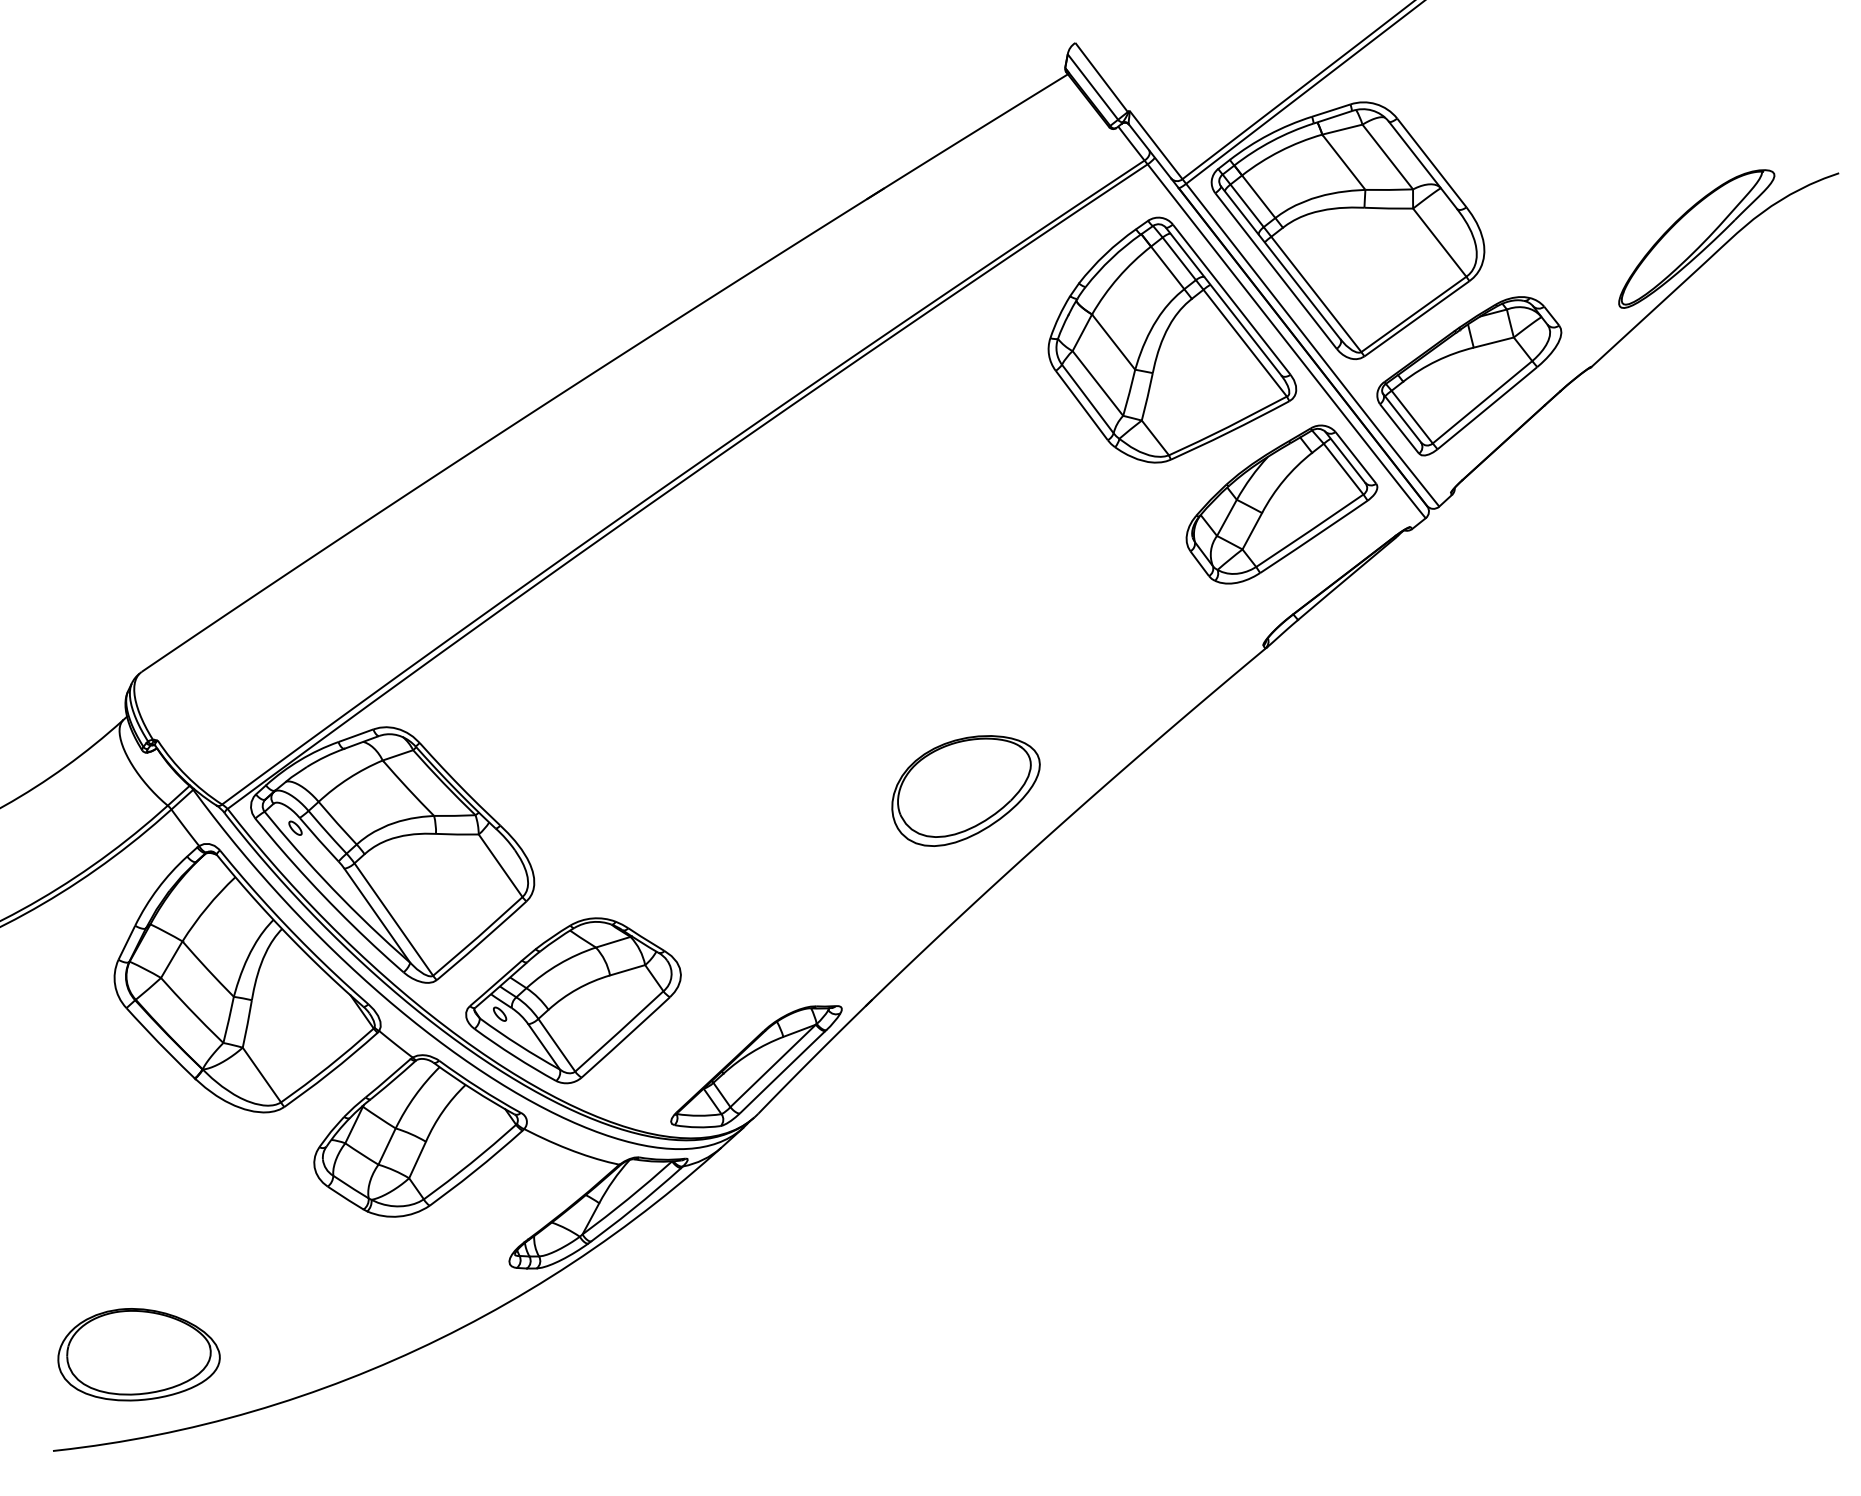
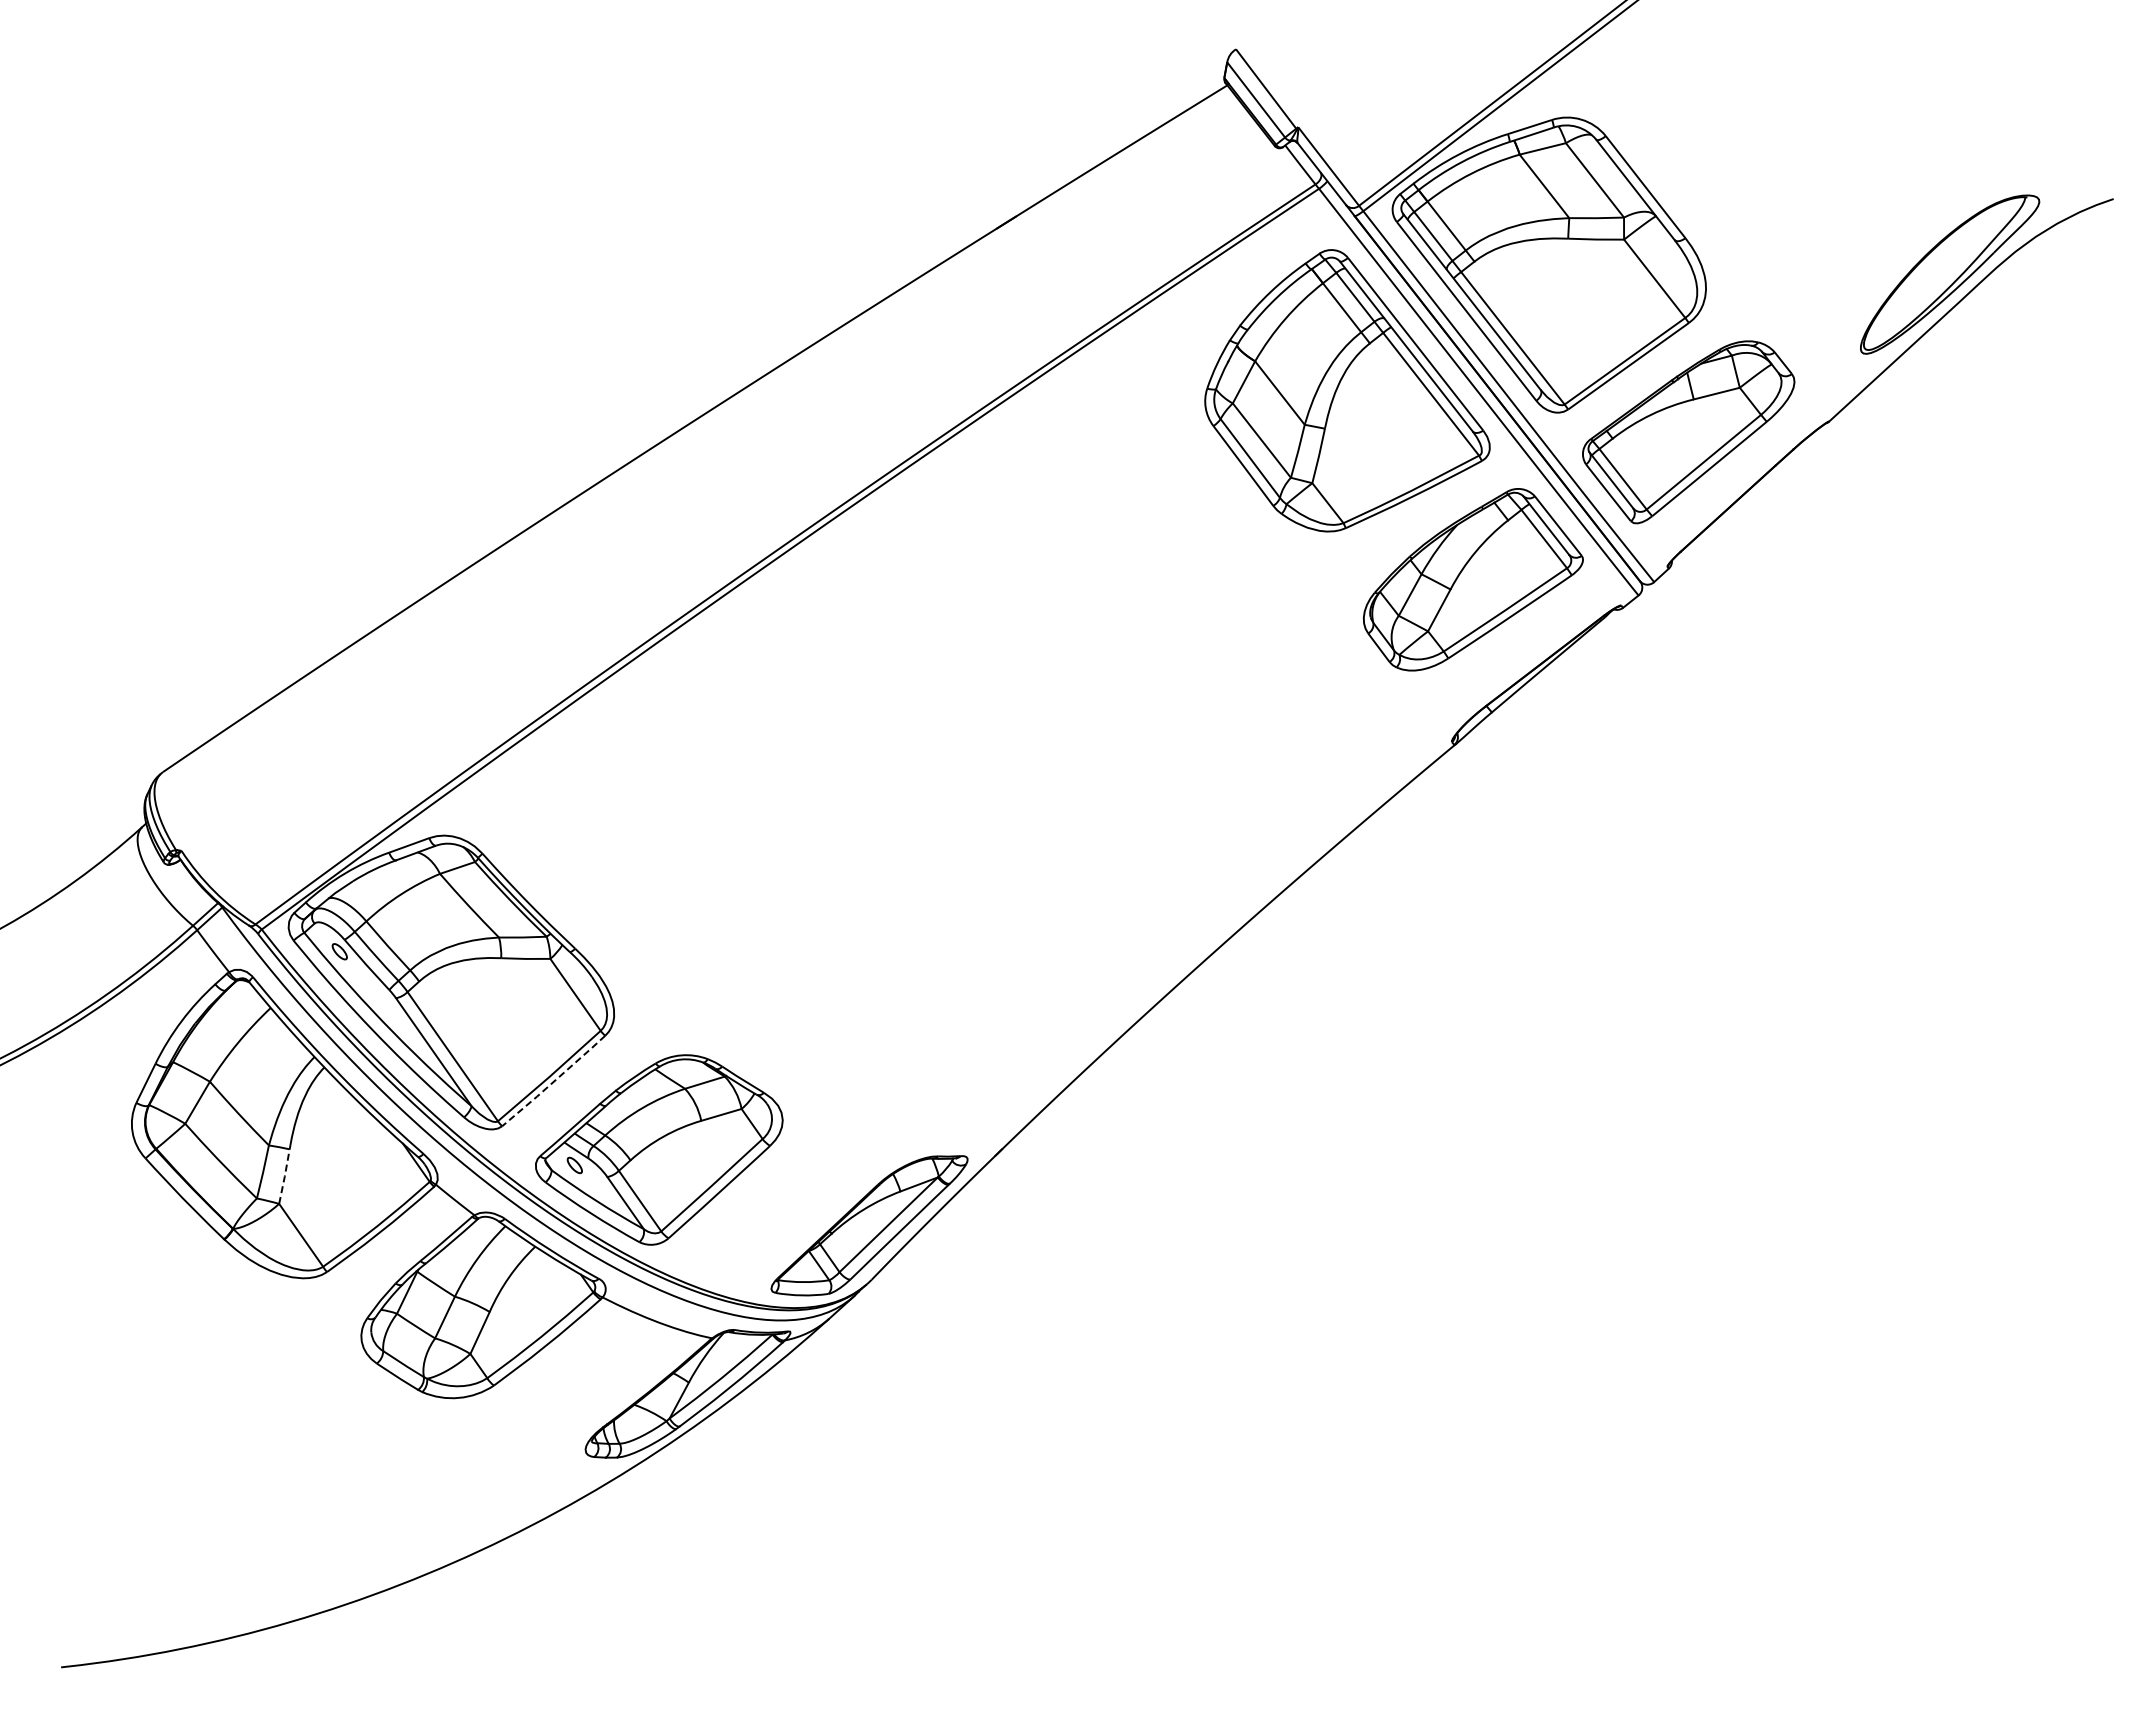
part: (966, 790) -> (1110, 908), removed
line: (482, 941) -> (554, 1081), solid -> dashed
line: (247, 1023) -> (284, 1176), solid -> dashed
part: (138, 1354) -> (159, 1556), removed

